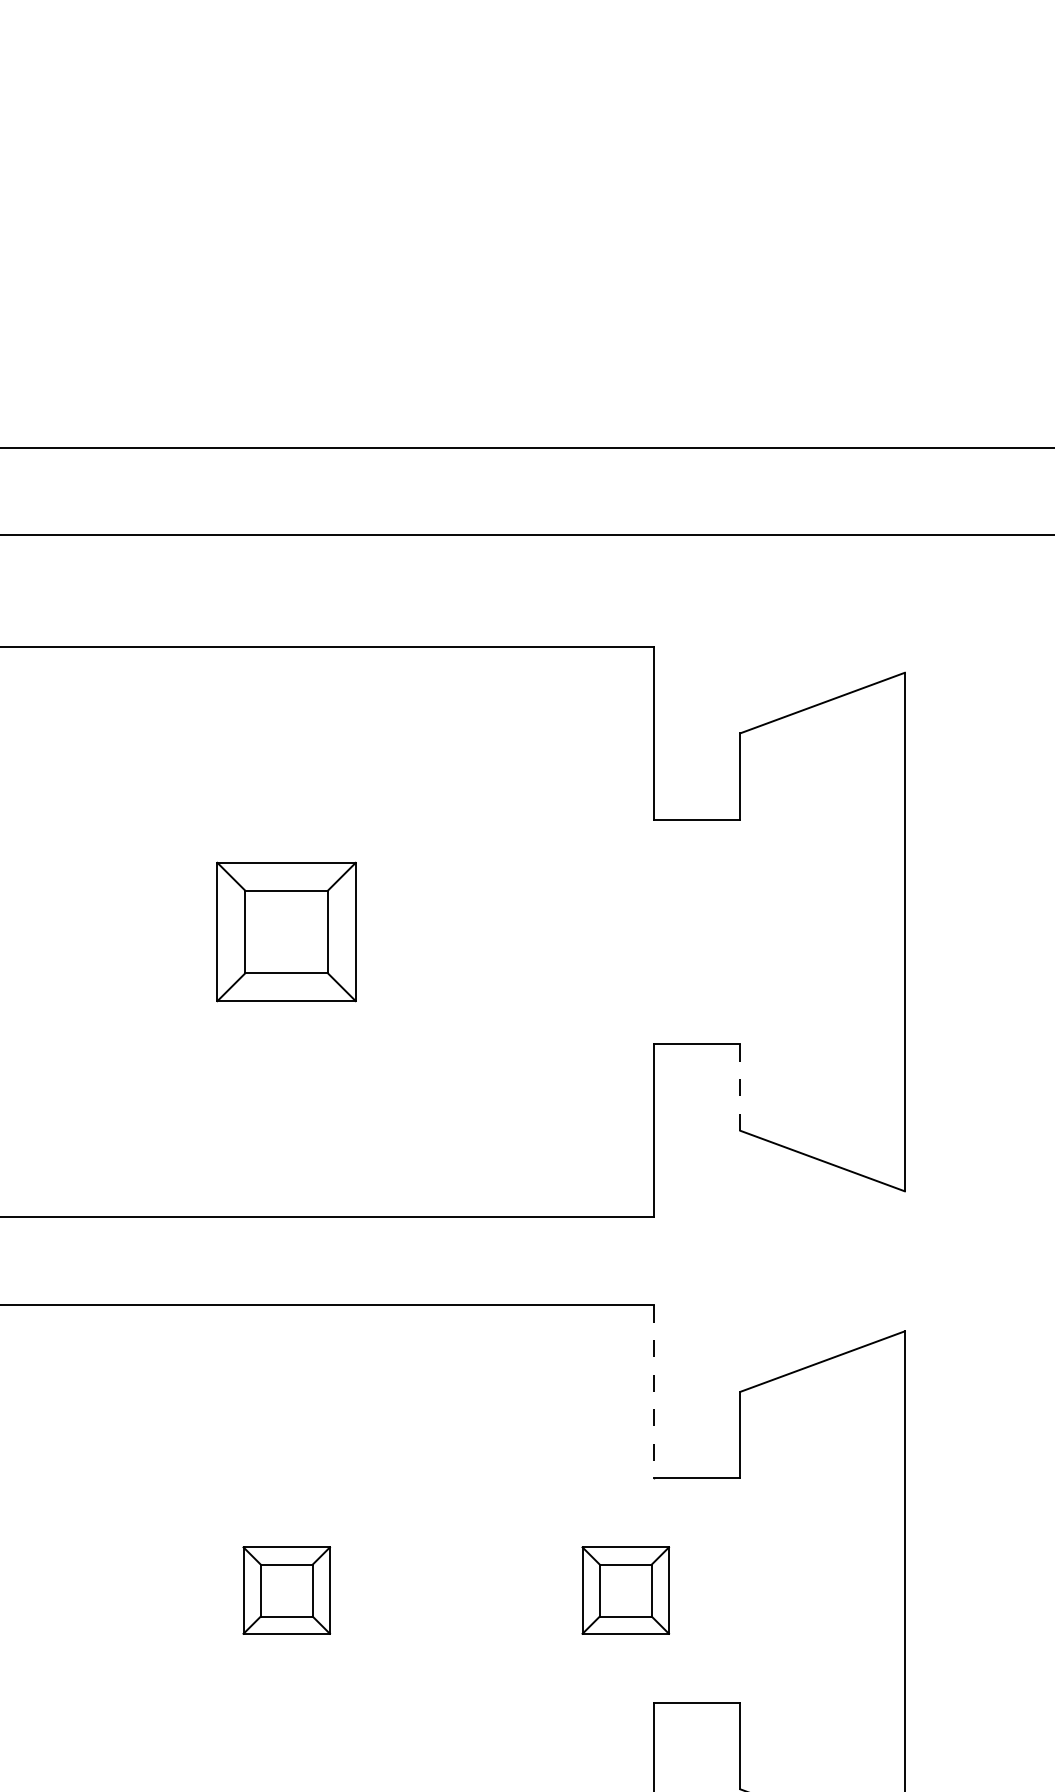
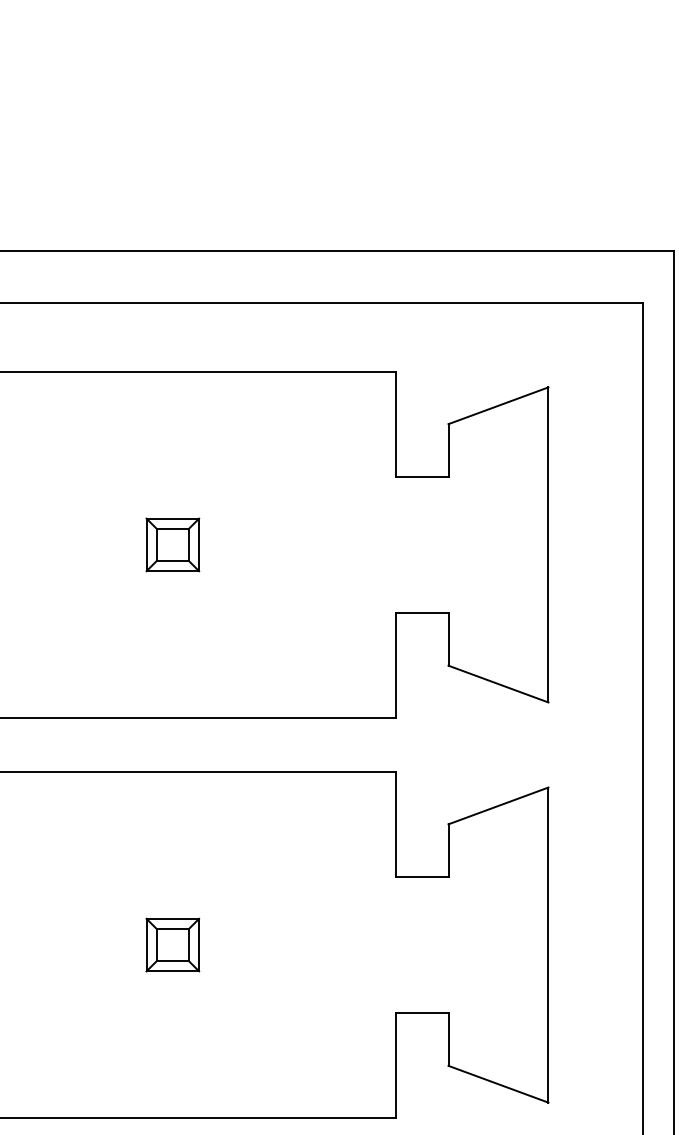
part: (286, 931) -> (172, 544), size x0.62
line: (740, 1086) -> (448, 638), dashed -> solid
line: (654, 1392) -> (396, 824), dashed -> solid
part: (625, 1589) -> (378, 944), removed

